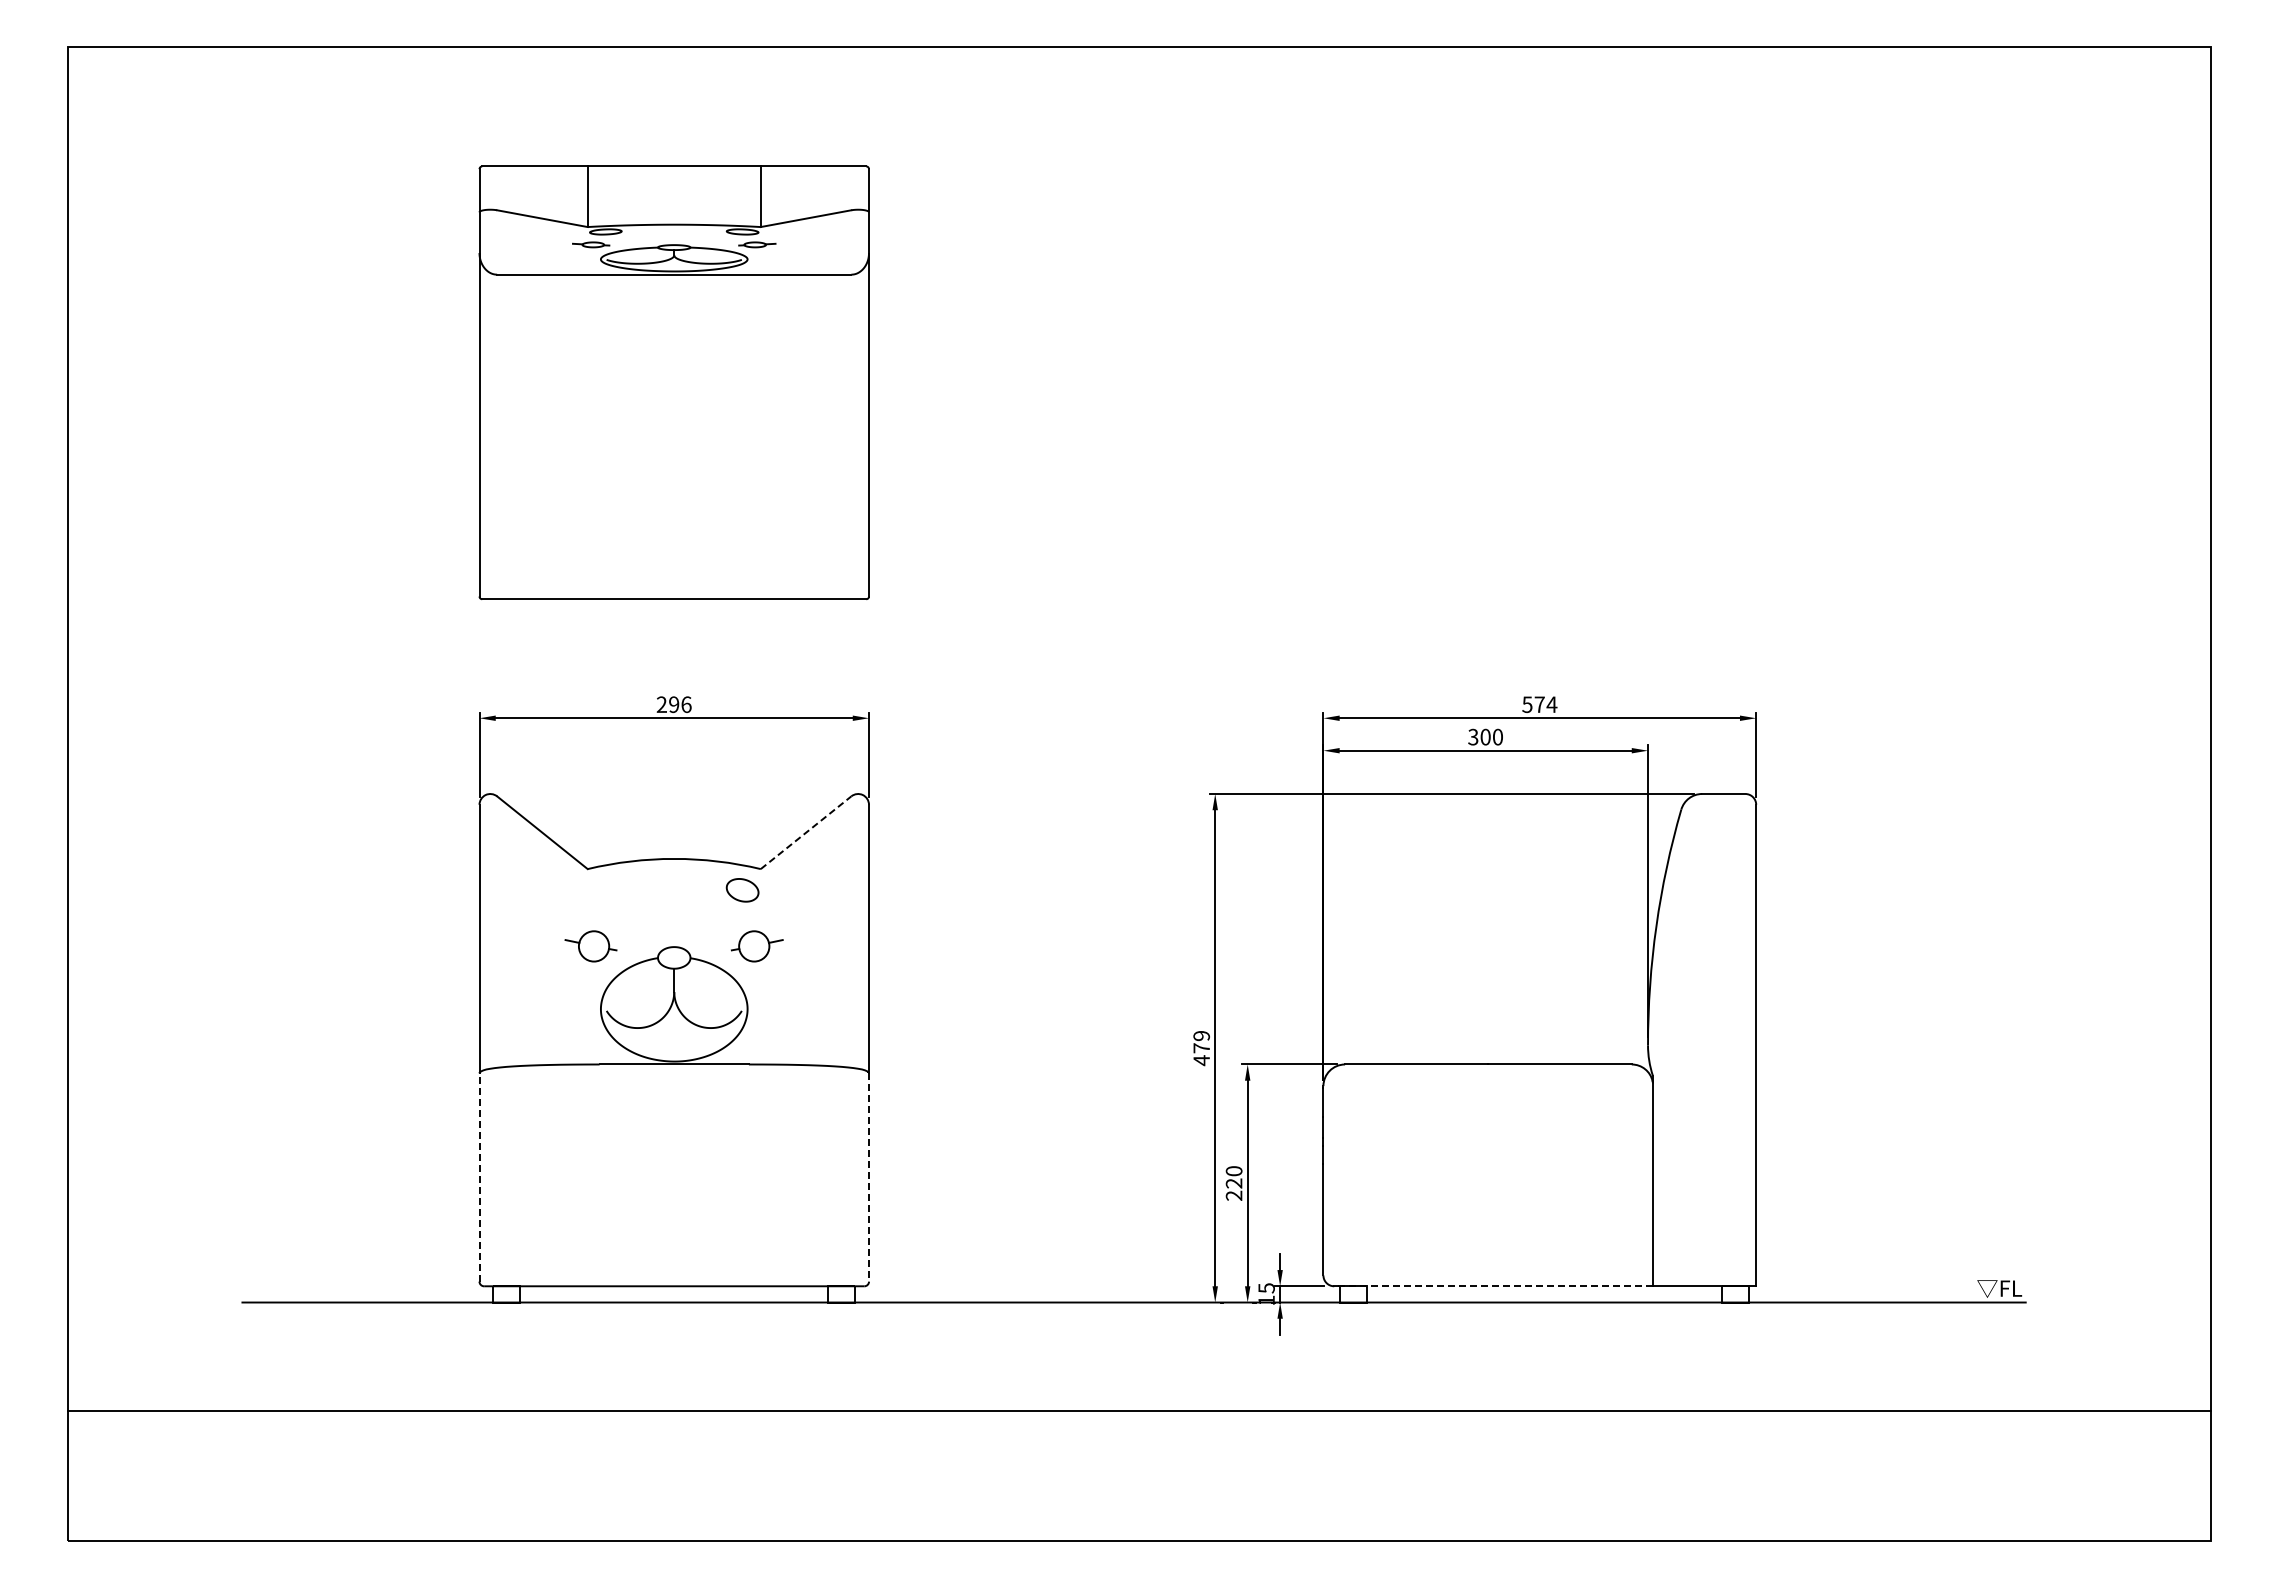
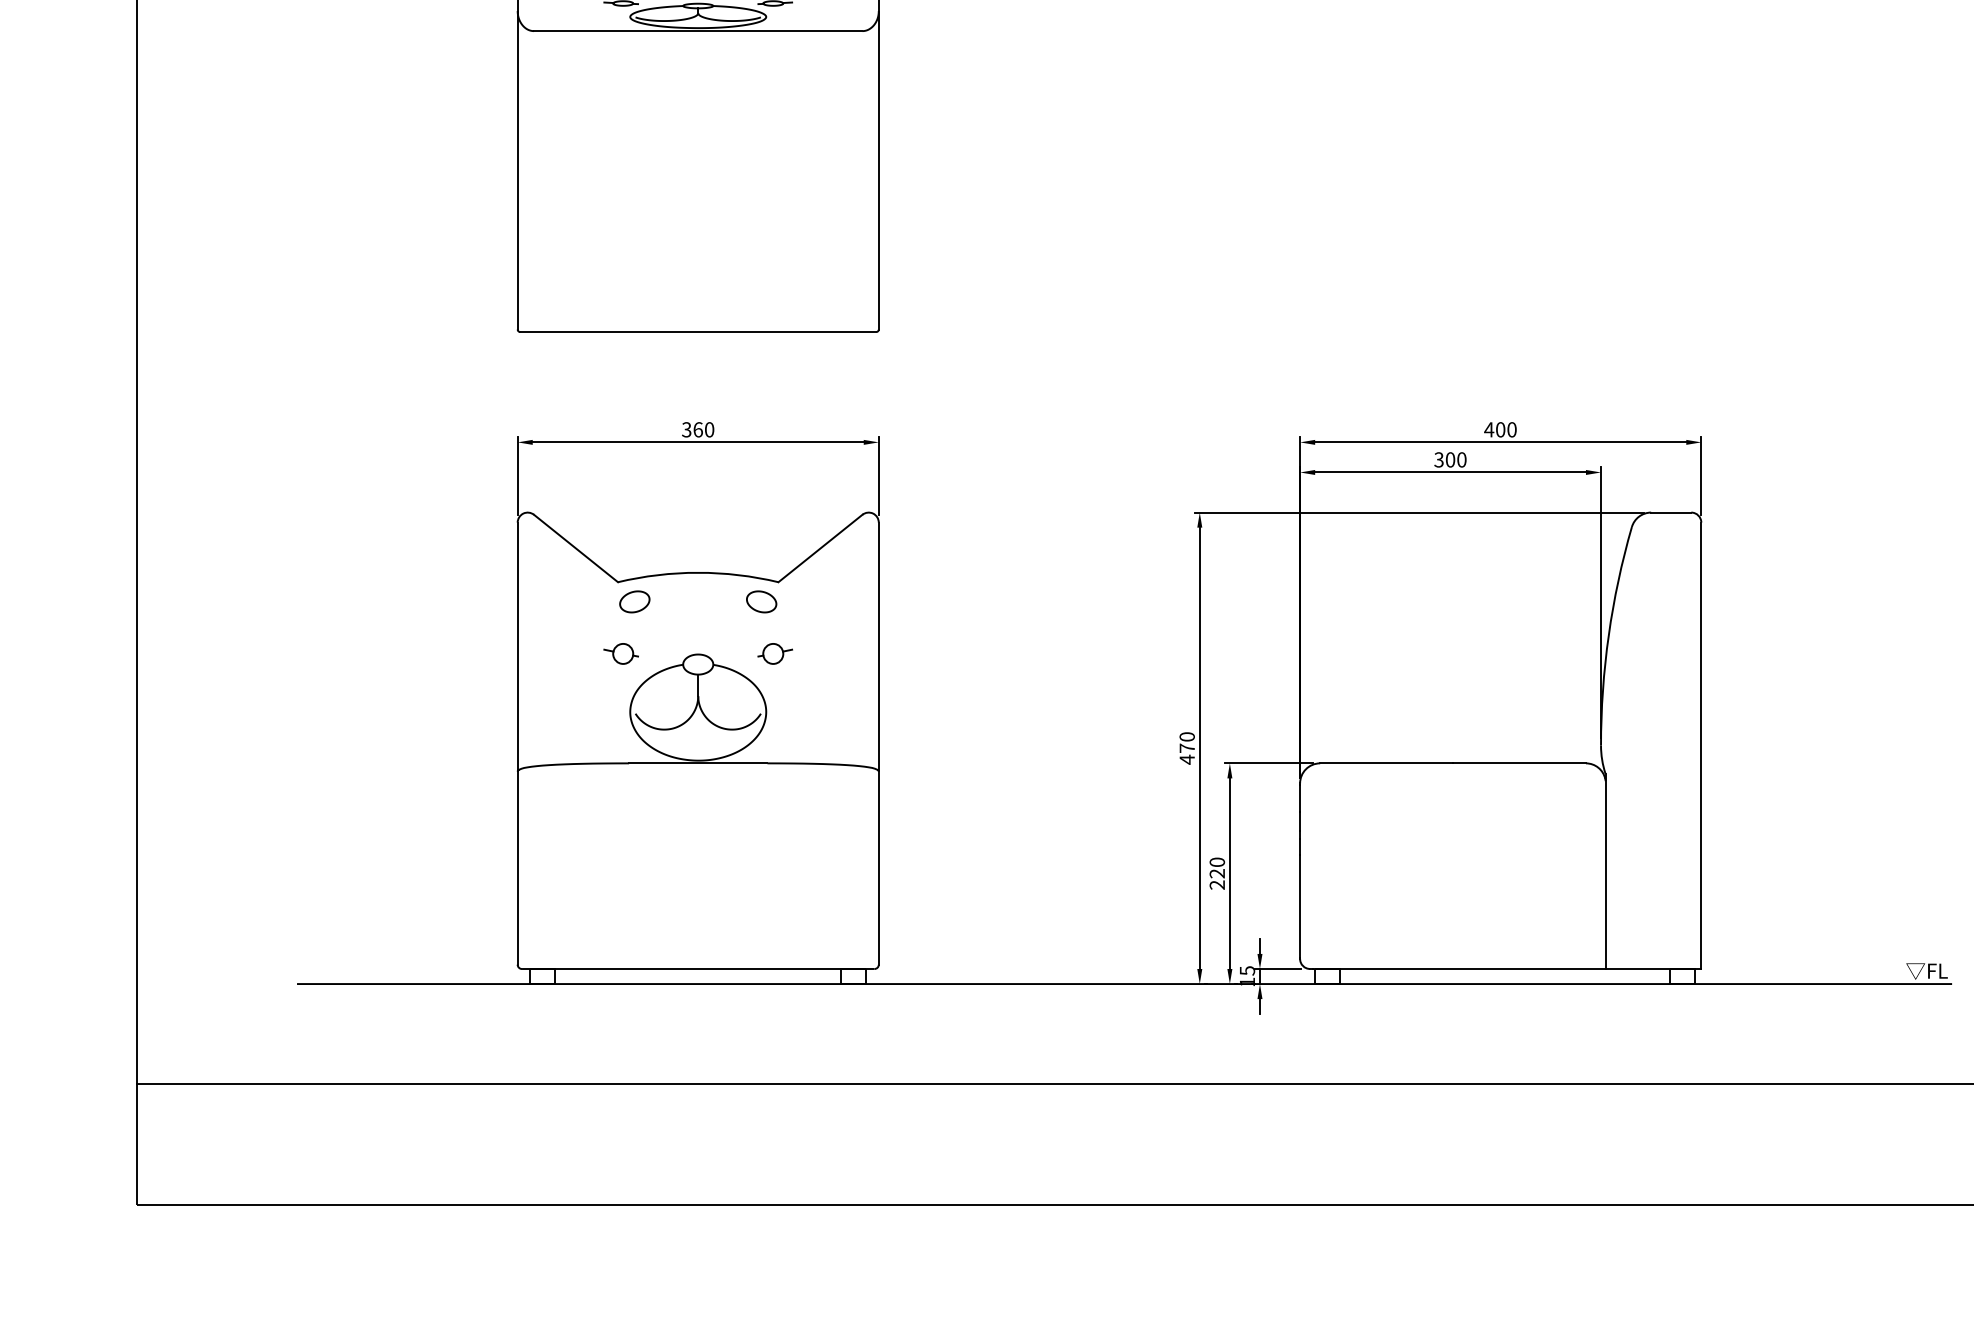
text: (673, 704) -> (697, 429), 296 -> 360
text: (1539, 704) -> (1500, 429), 574 -> 400
line: (806, 832) -> (820, 548), dashed -> solid
part: (605, 890) -> (634, 602), added
part: (591, 946) -> (621, 653), size x0.71
part: (757, 946) -> (775, 653), size x0.71
text: (1201, 1036) -> (1187, 737), 479 -> 470
line: (479, 1176) -> (517, 867), dashed -> solid
line: (869, 1177) -> (879, 868), dashed -> solid
line: (1495, 1286) -> (1459, 969), dashed -> solid

